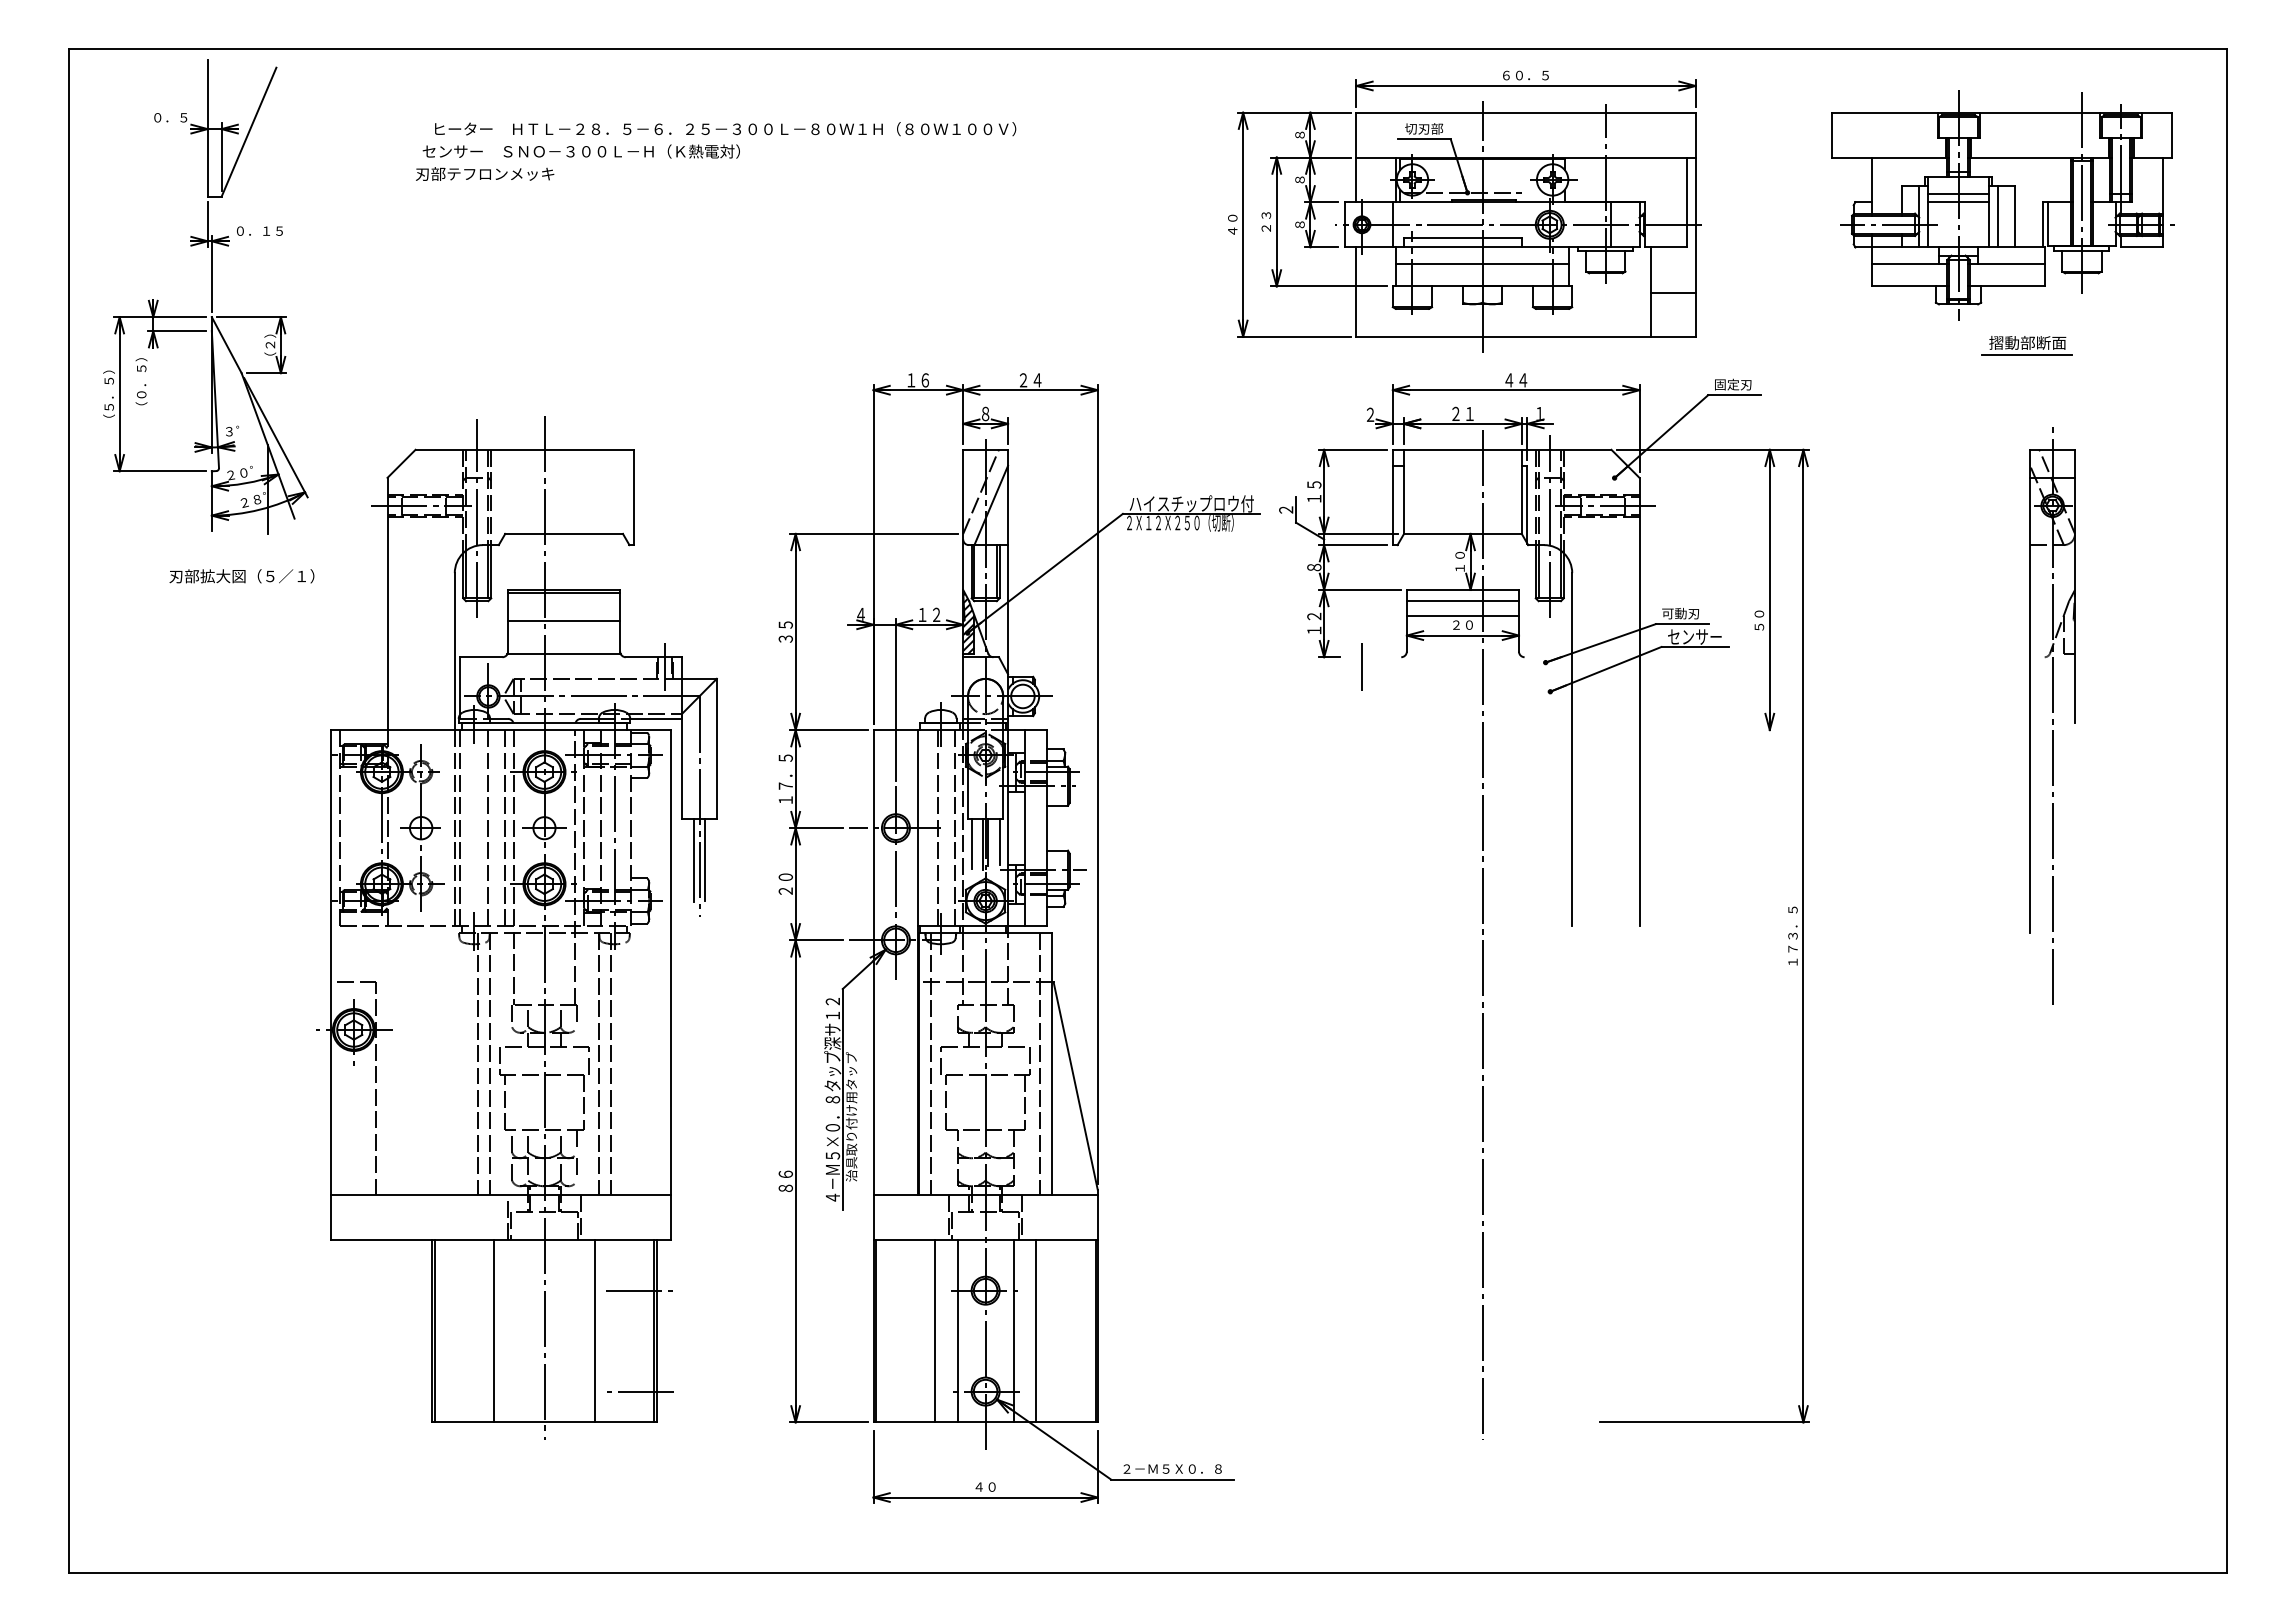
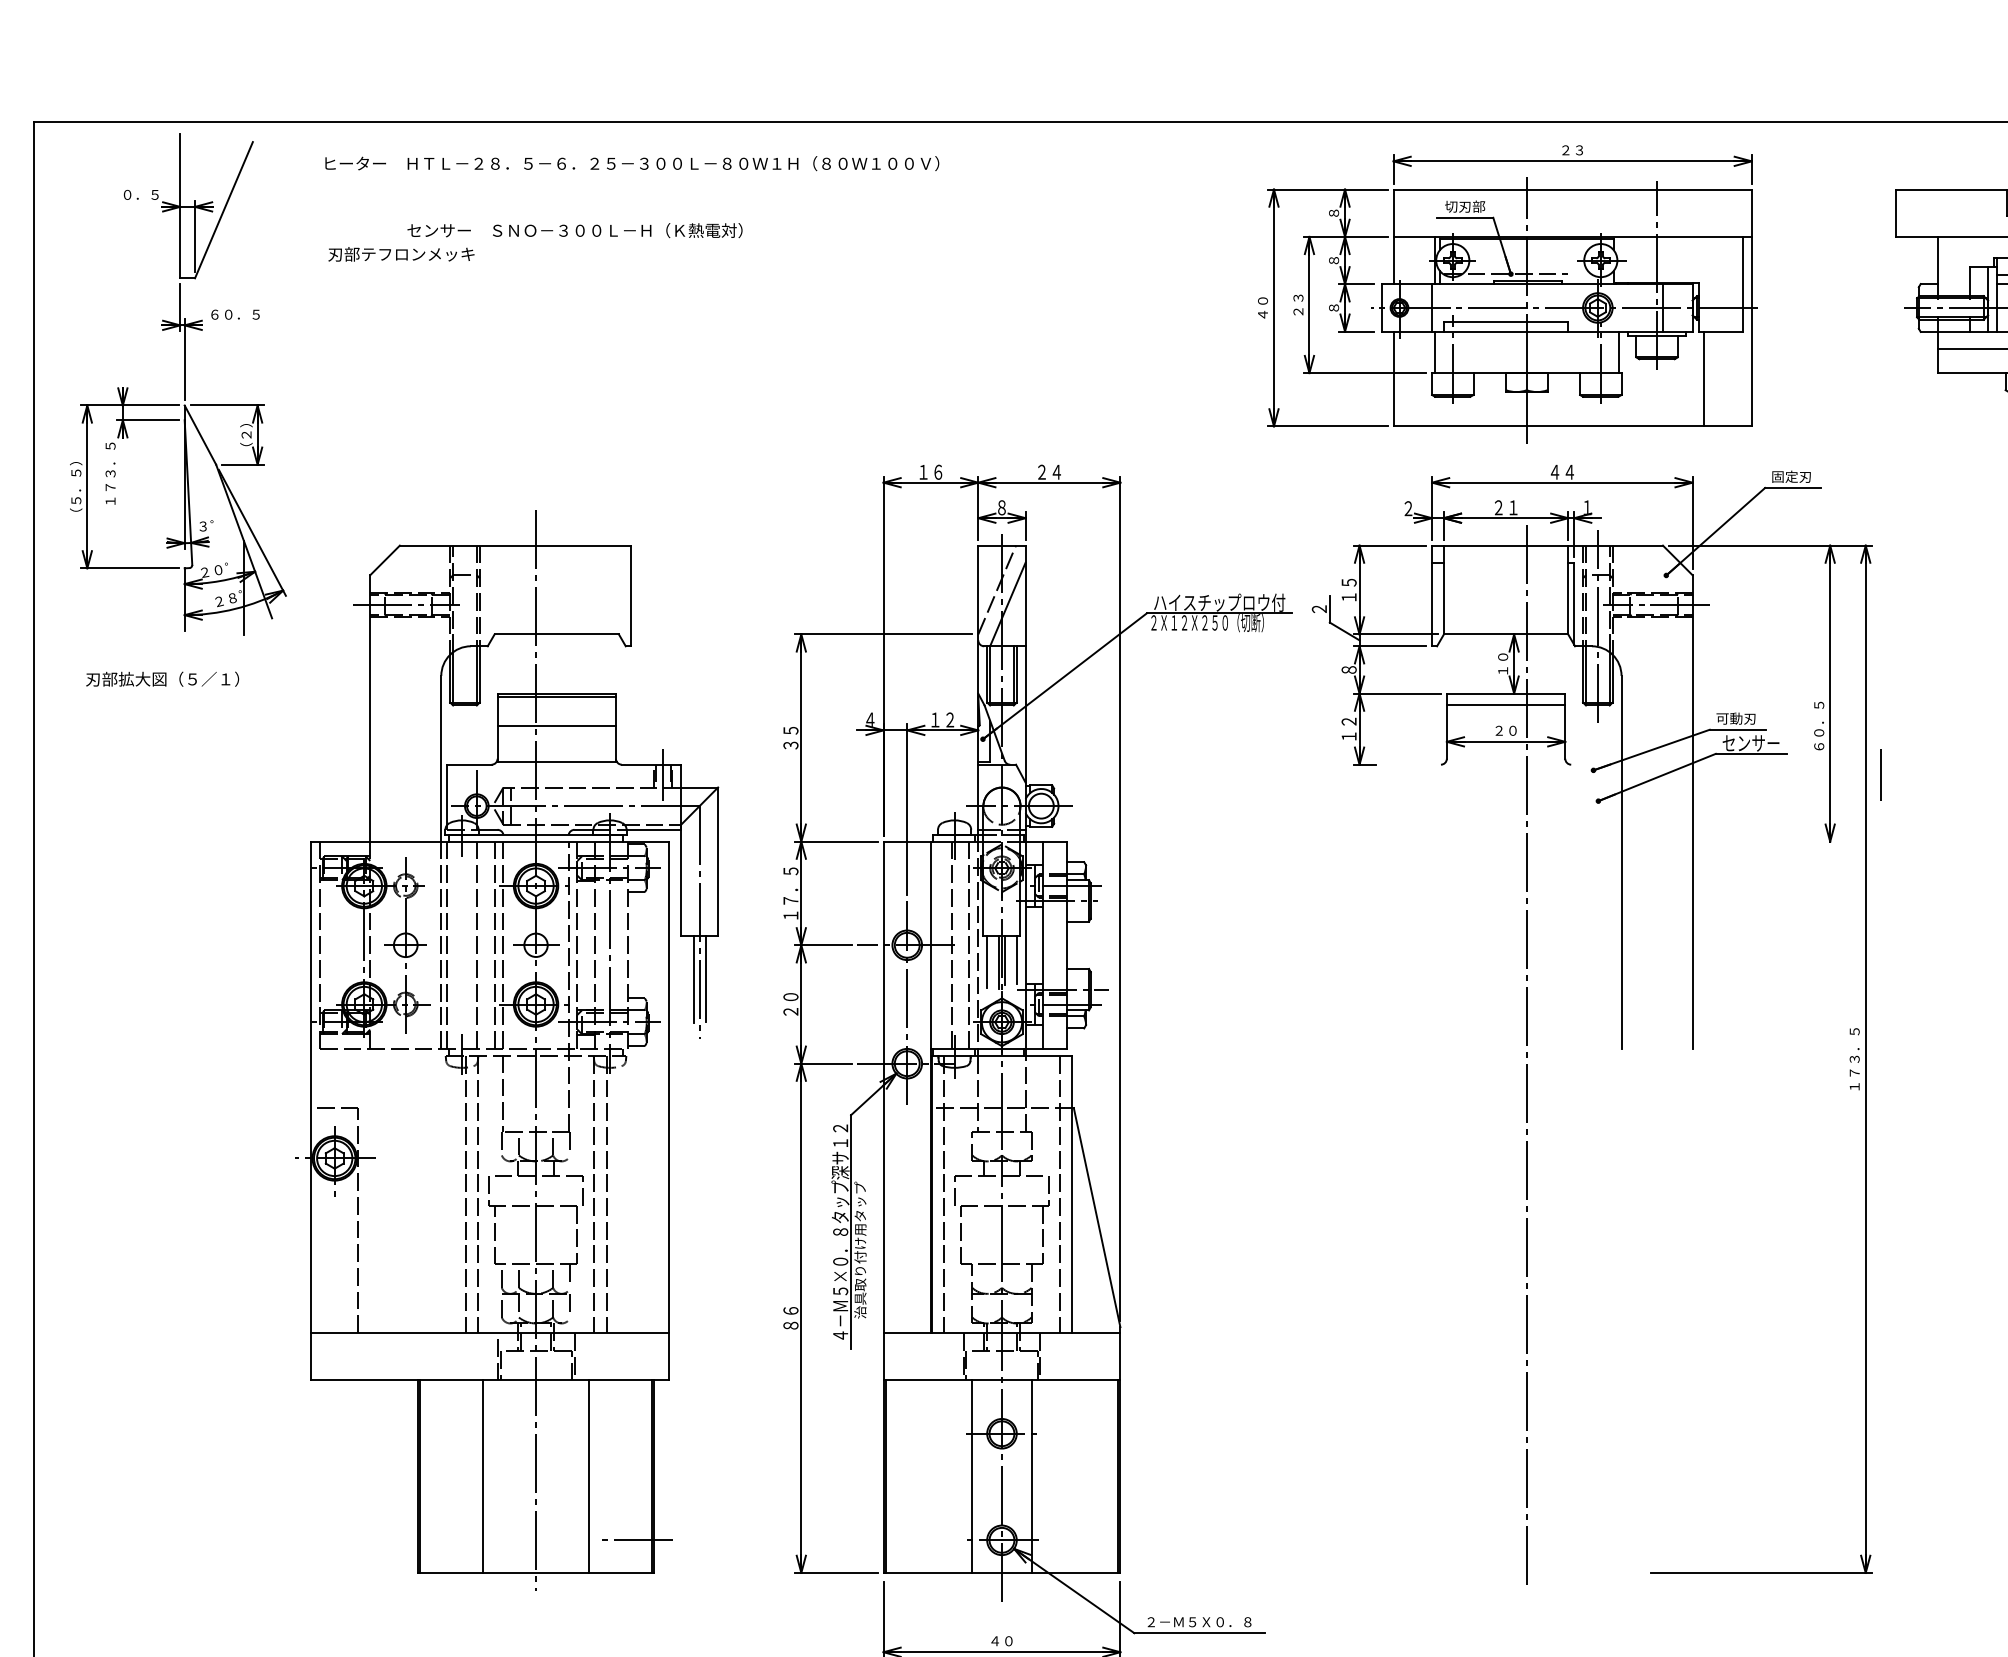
text: (1525, 75) -> (1572, 150), ６０．５ -> ２３
text: (725, 129) -> (632, 164), moved
text: (485, 173) -> (401, 253), moved
text: (253, 230) -> (228, 313), ０．１５ -> ６０．５
line: (1482, 264) -> (1526, 349), removed
line: (1672, 292) -> (1727, 379), removed
text: (141, 381) -> (110, 473), （０．５） -> １７３．５
line: (477, 517) -> (465, 617), removed
text: (241, 576) -> (162, 679), moved
line: (1462, 615) -> (1505, 720), removed
text: (1759, 620) -> (1819, 725), ５０ -> ６０．５
hatch: (968, 623) -> (983, 729), removed
line: (1361, 666) -> (1880, 774), moved
line: (639, 1290) -> (636, 1433), removed
line: (935, 1331) -> (949, 1476), removed
line: (1036, 1331) -> (1055, 1476), removed

